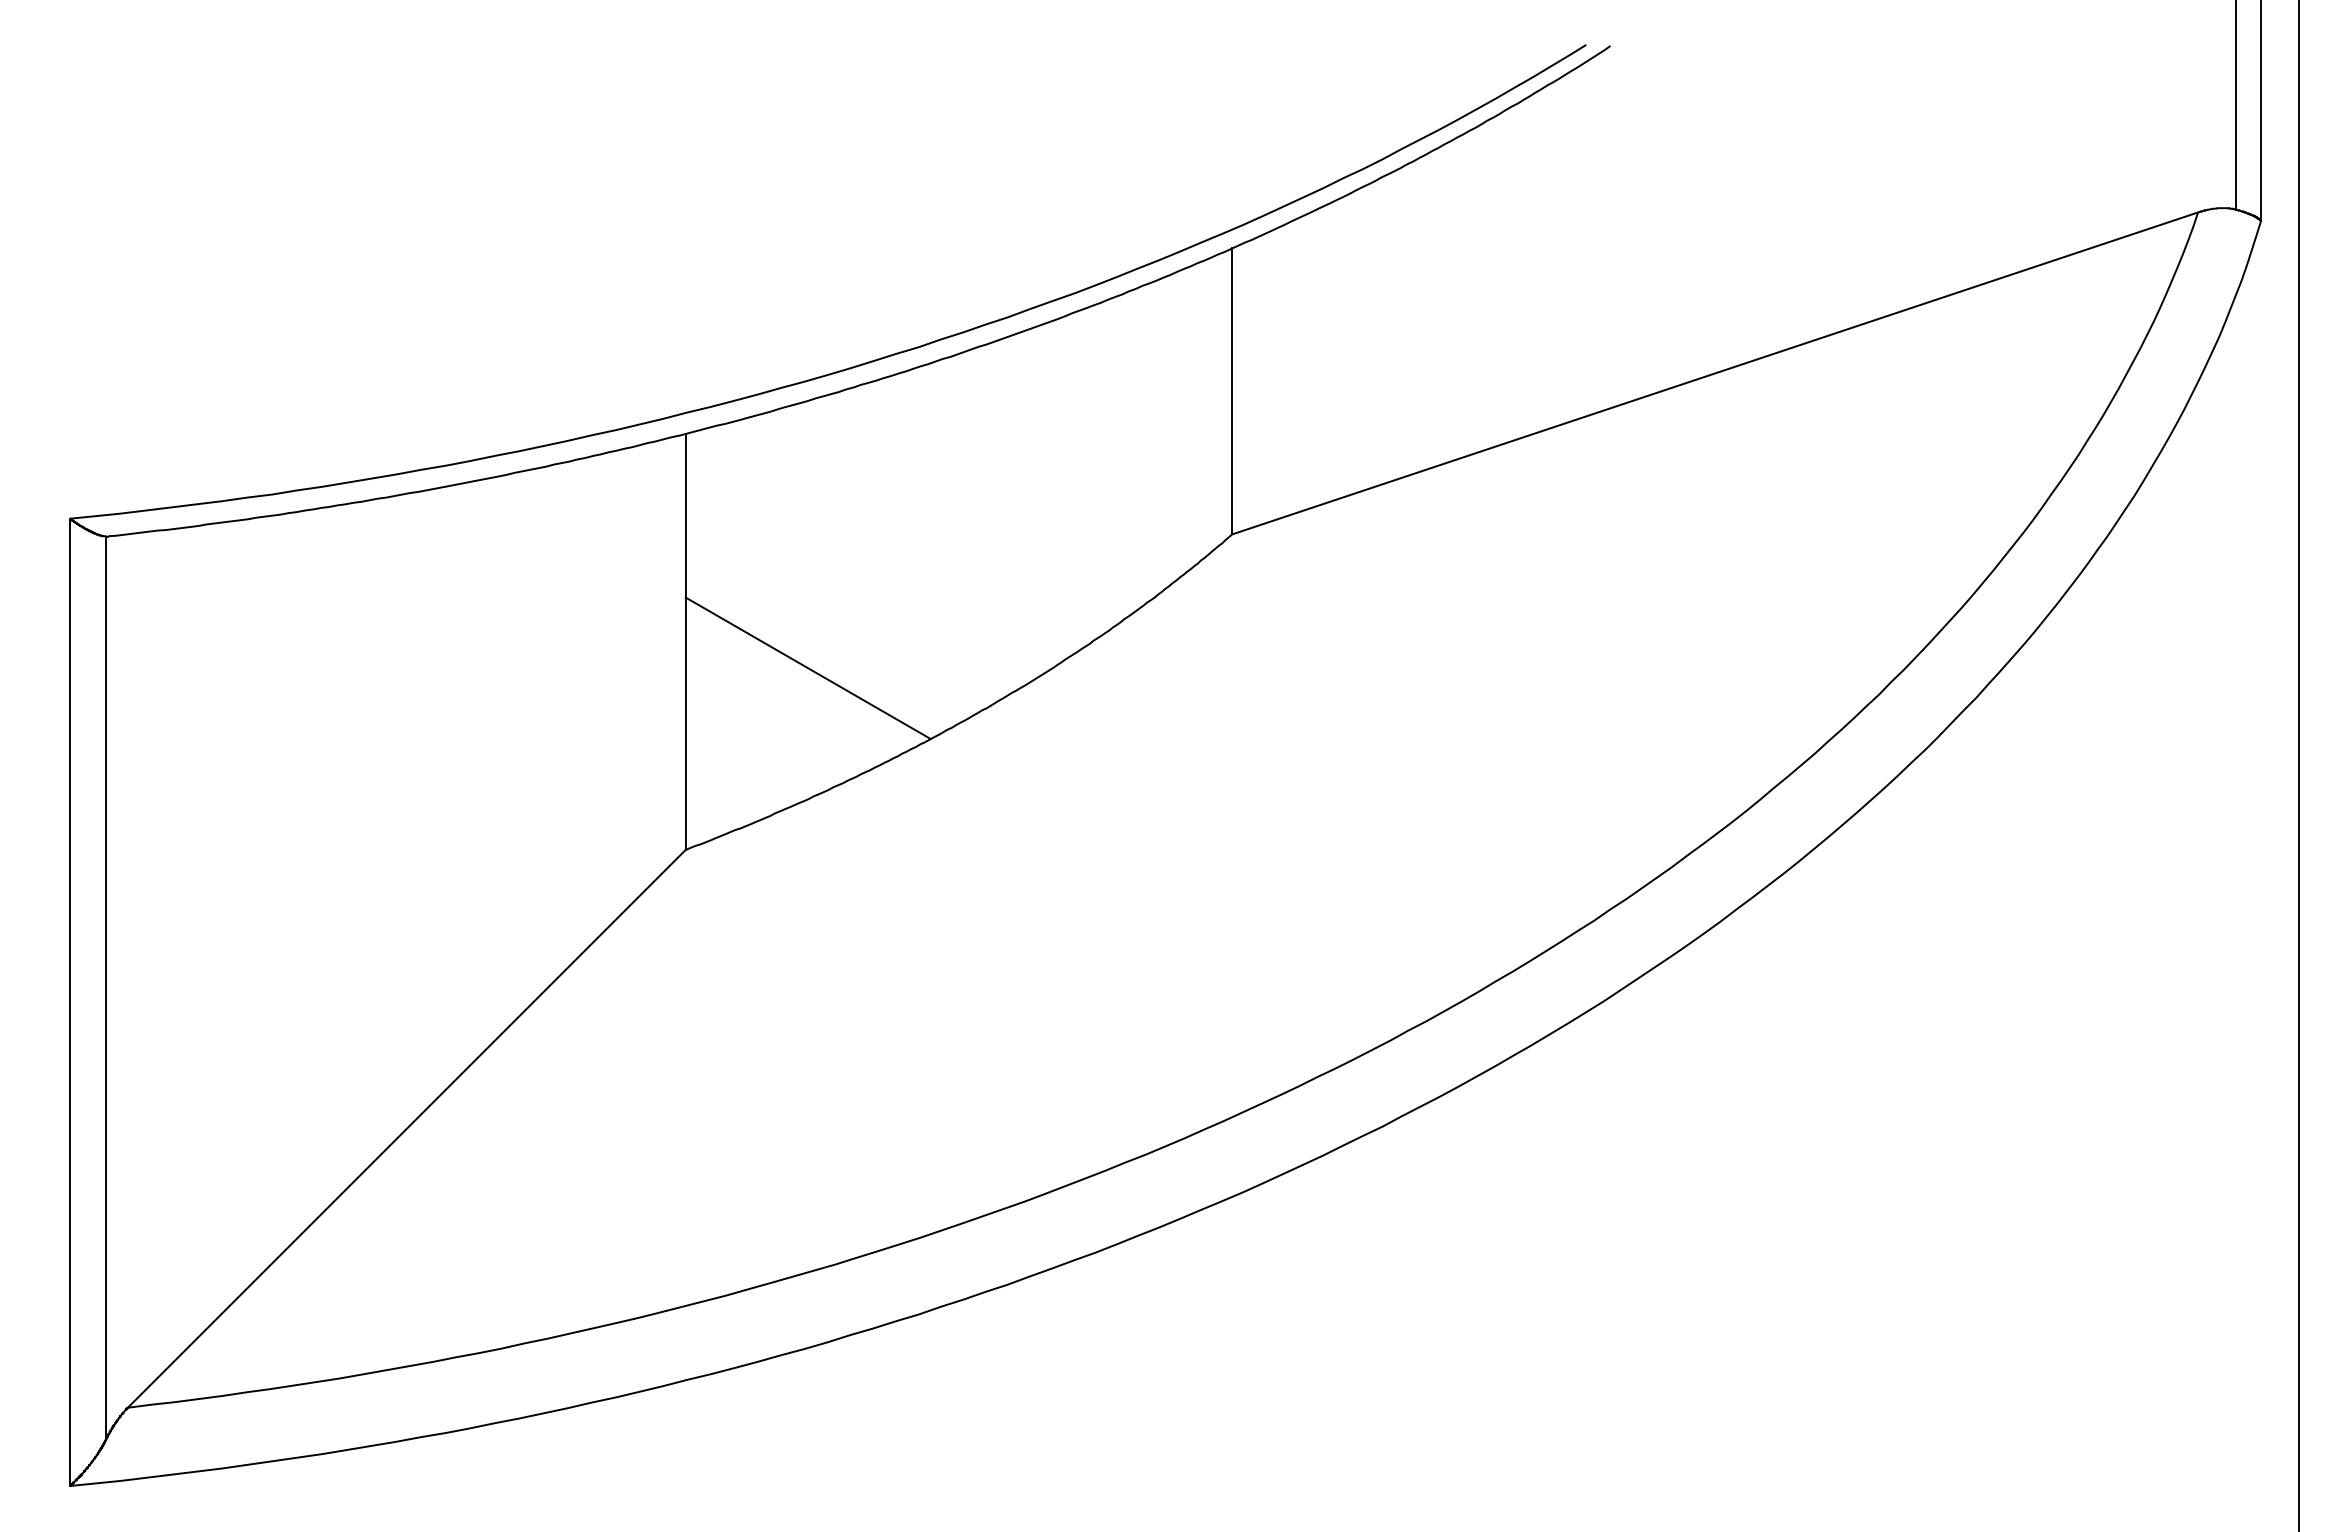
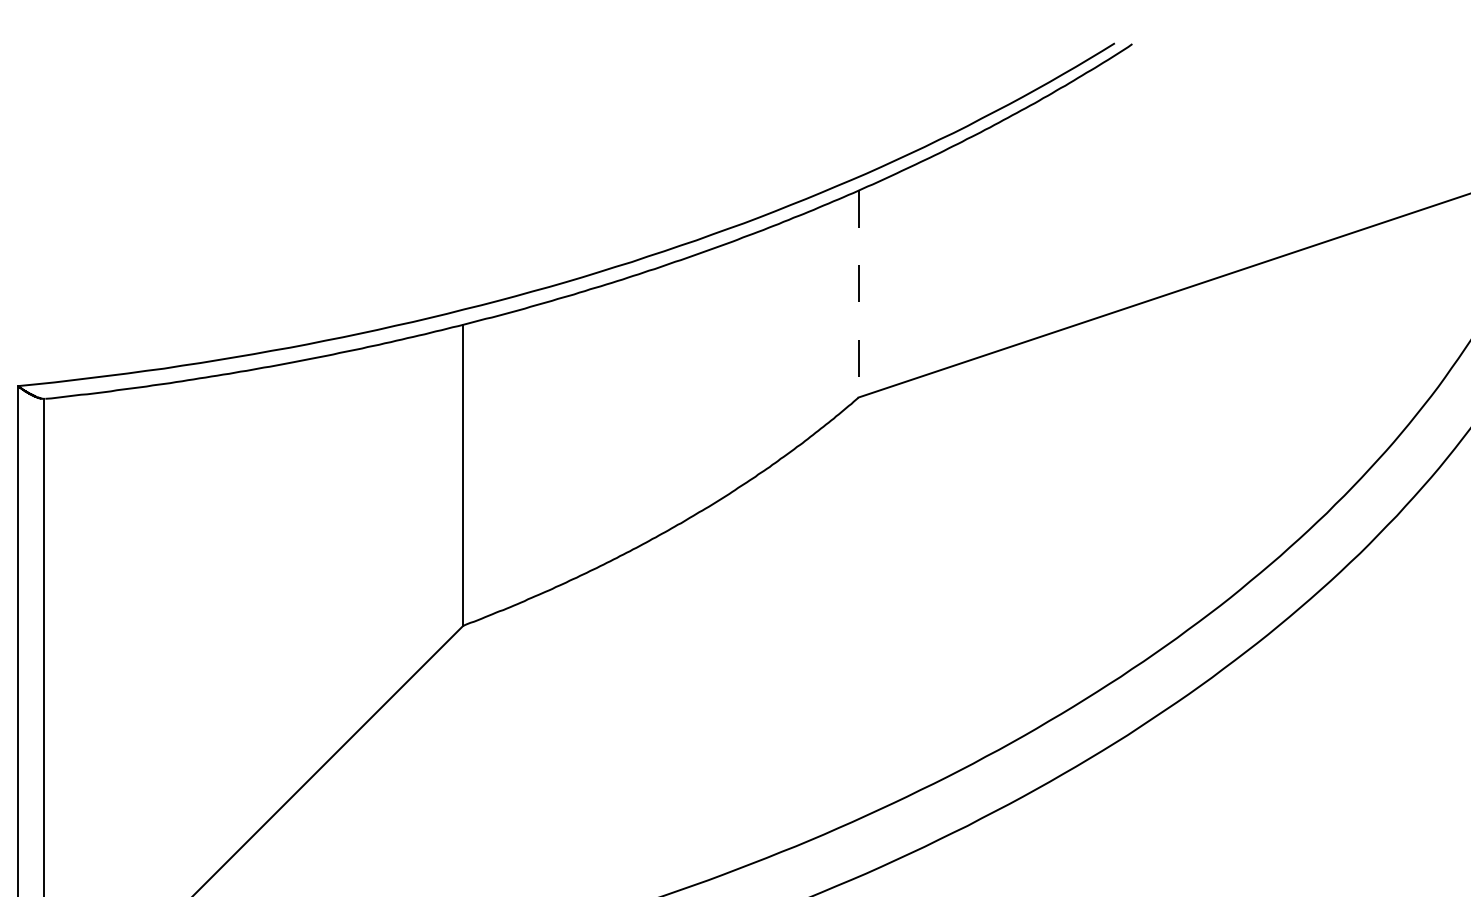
line: (1232, 391) -> (858, 294), solid -> dashed
line: (807, 668) -> (551, 494), removed

